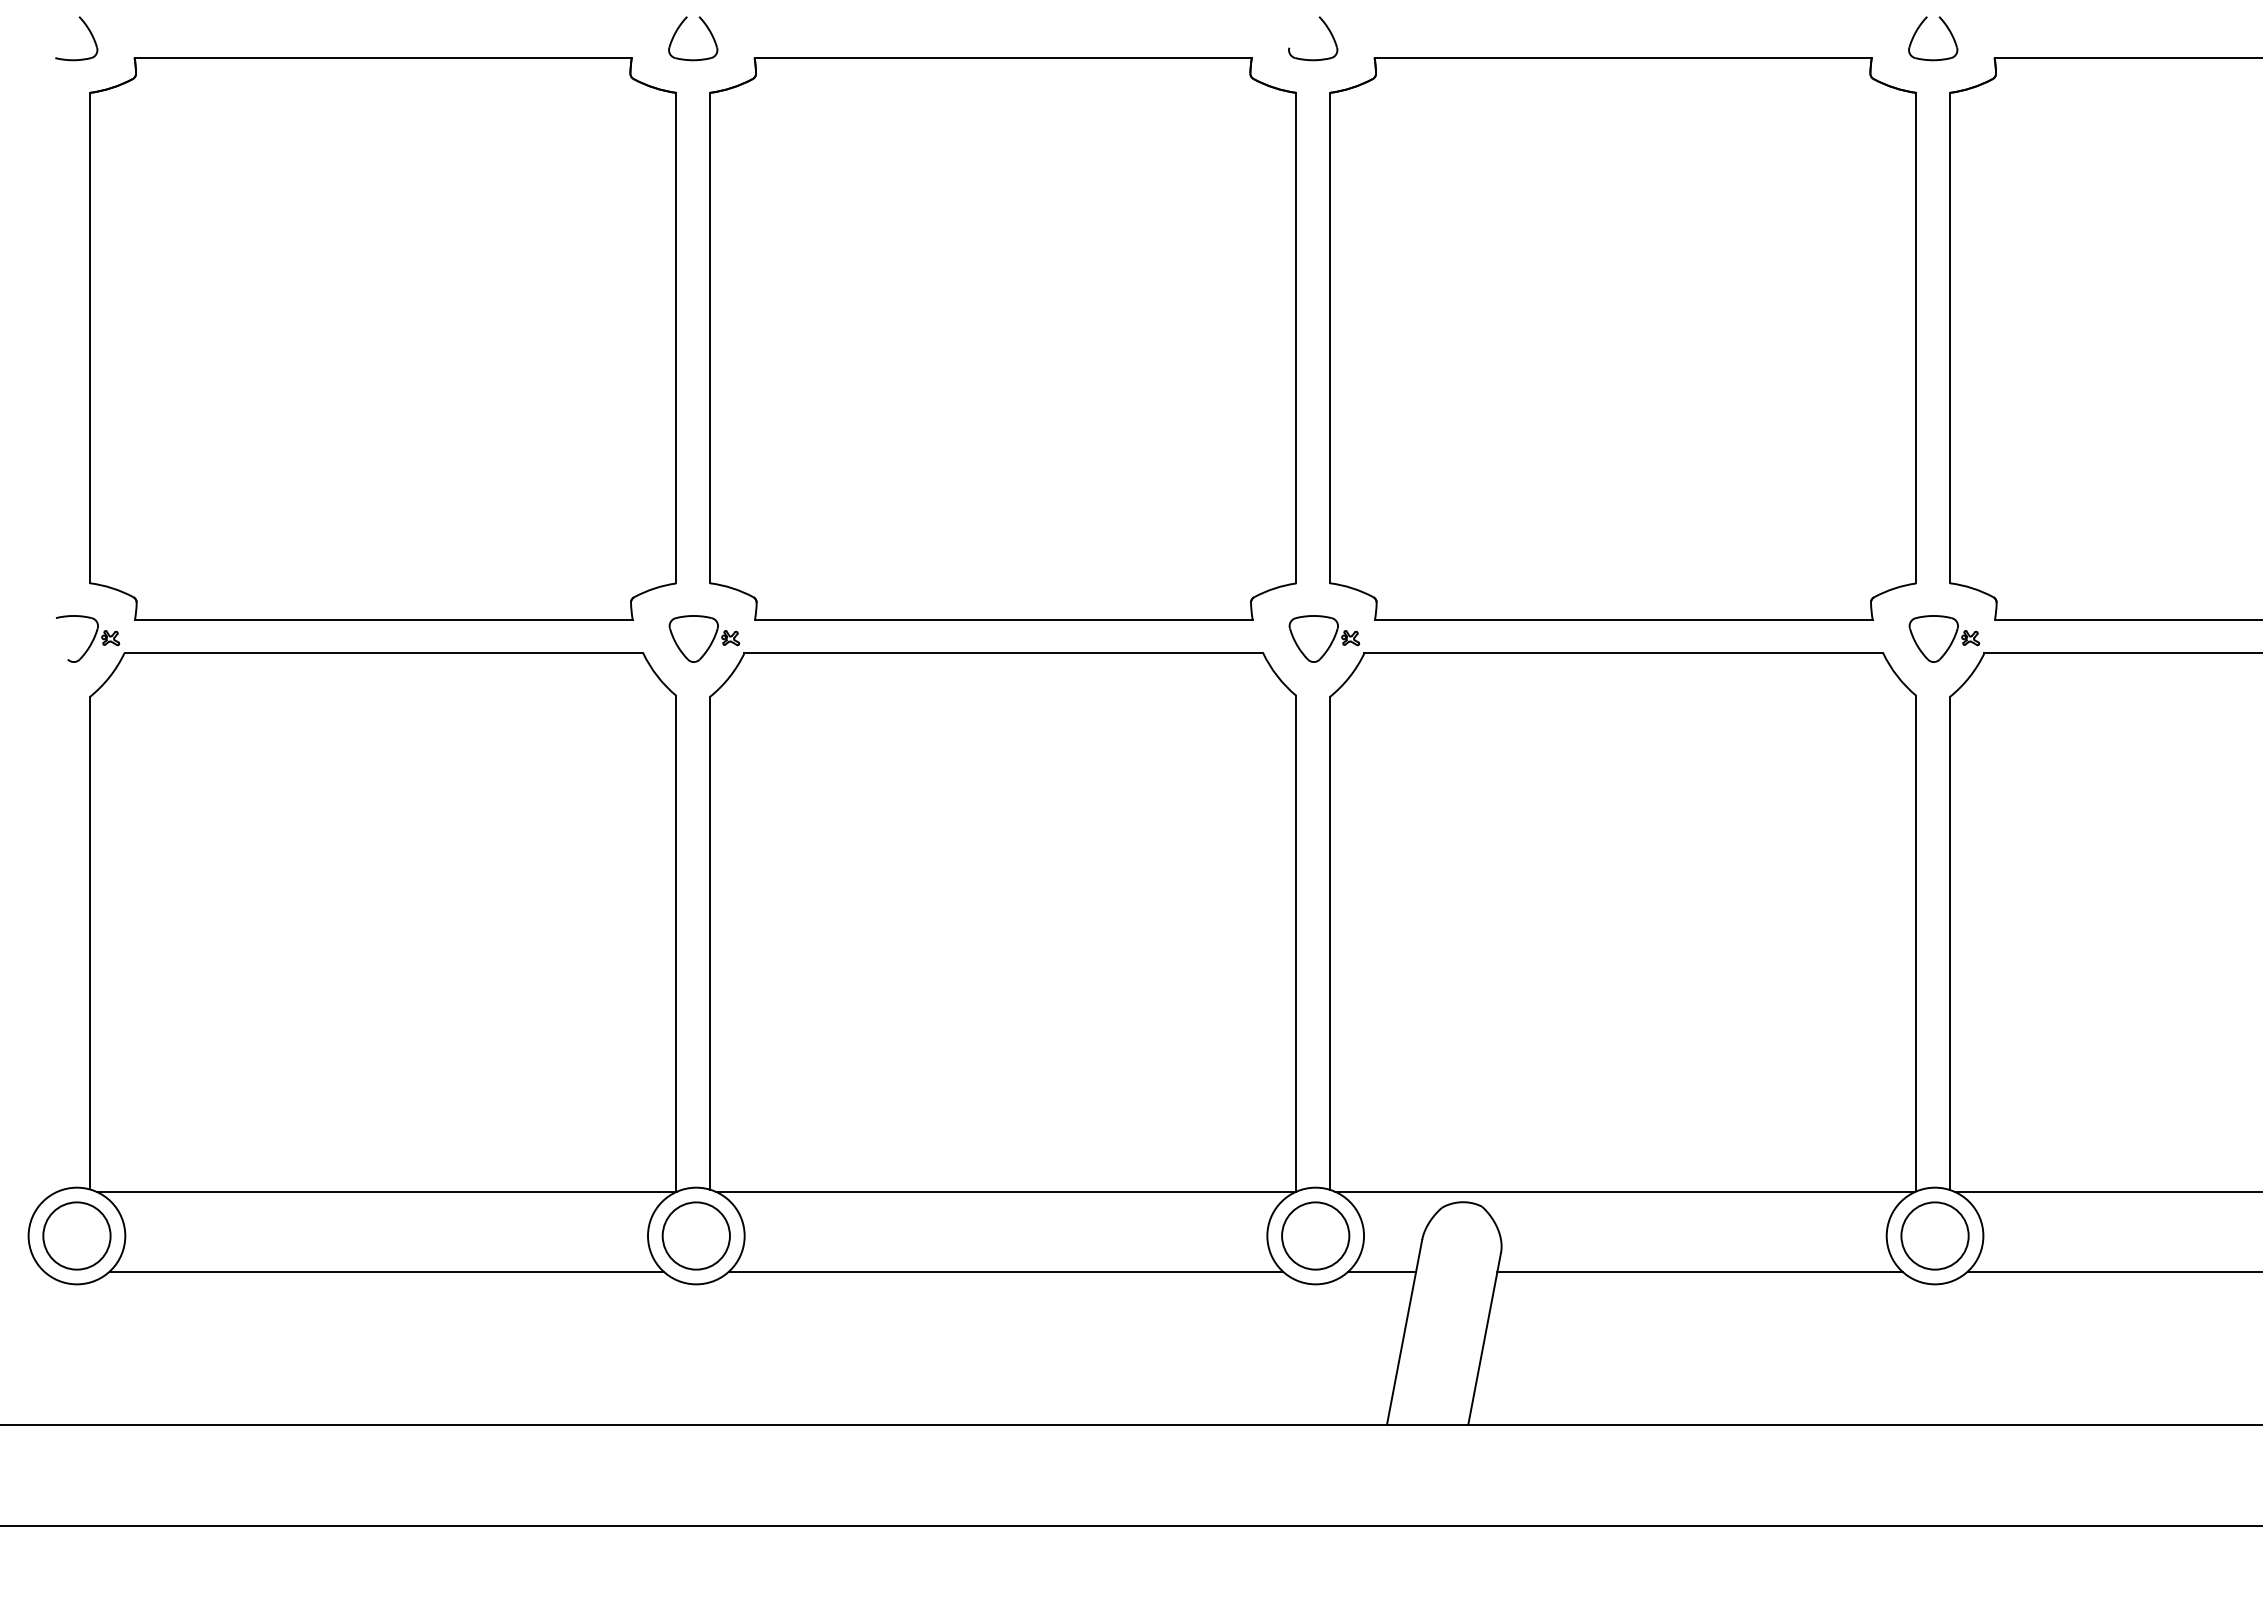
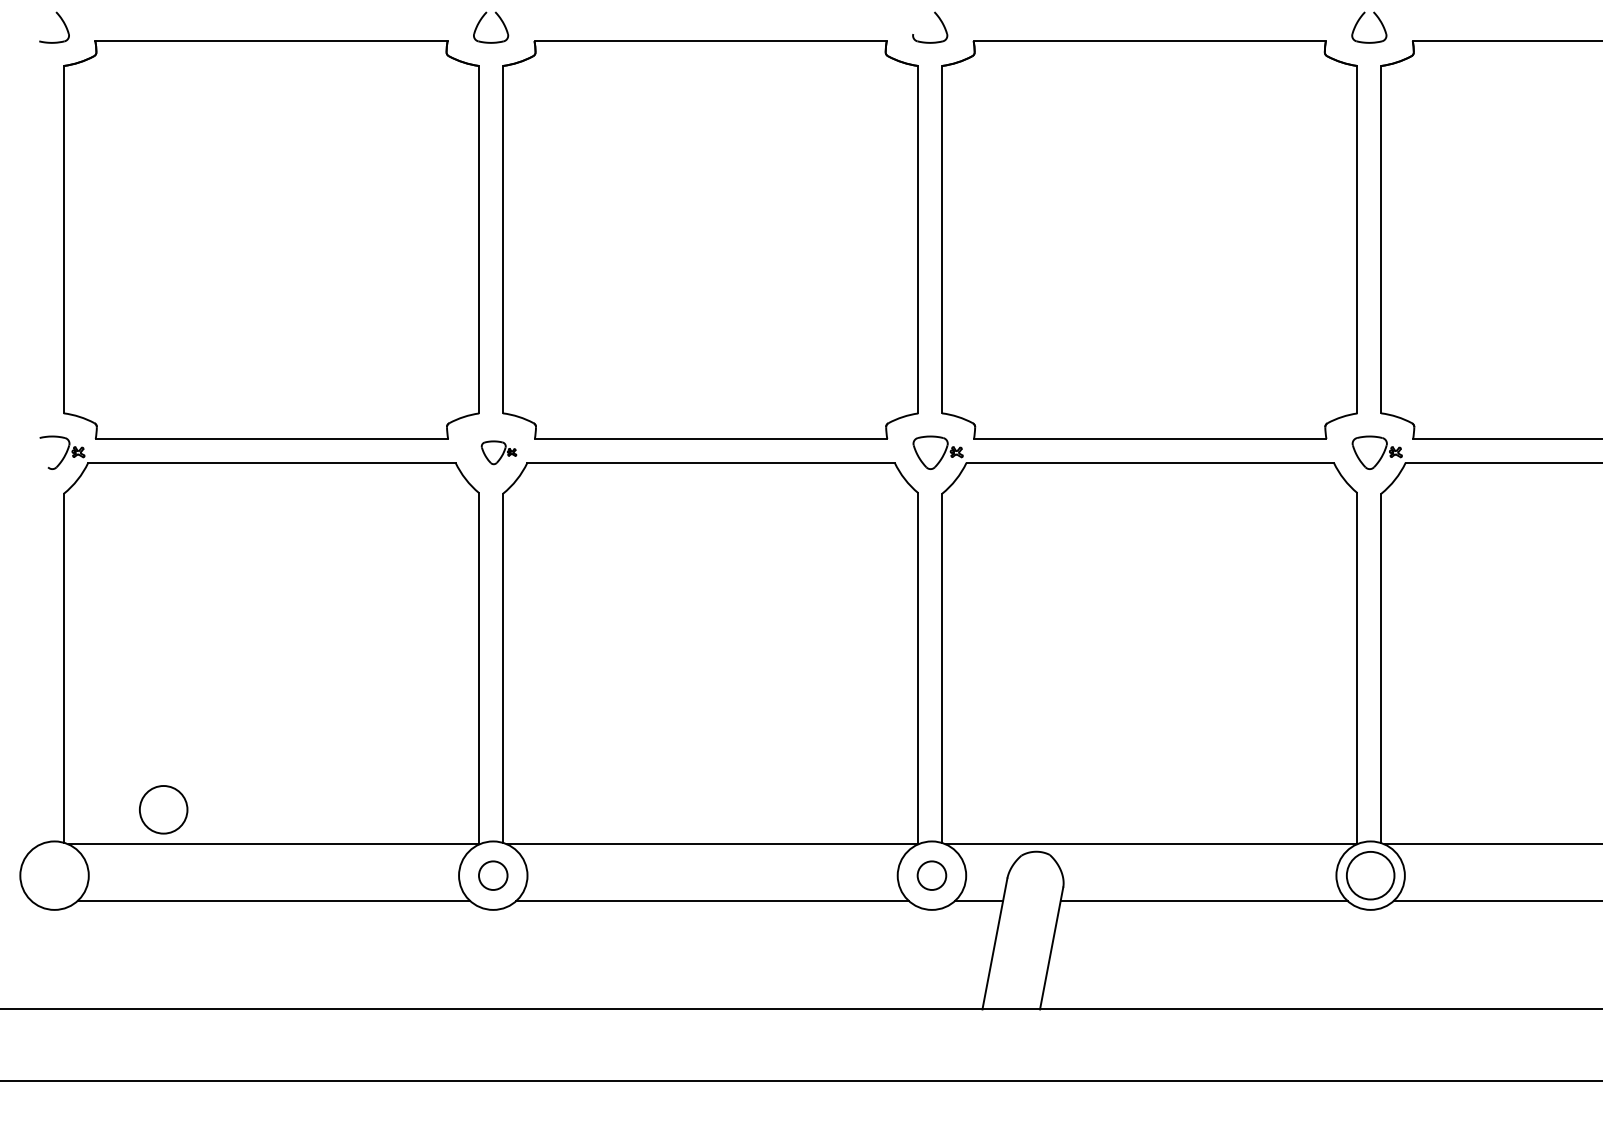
part: (704, 638) -> (499, 452), size x0.7
circle: (76, 1235) -> (163, 809), moved
circle: (695, 1235) -> (492, 875), size x0.6
circle: (1315, 1235) -> (931, 875), size x0.6

